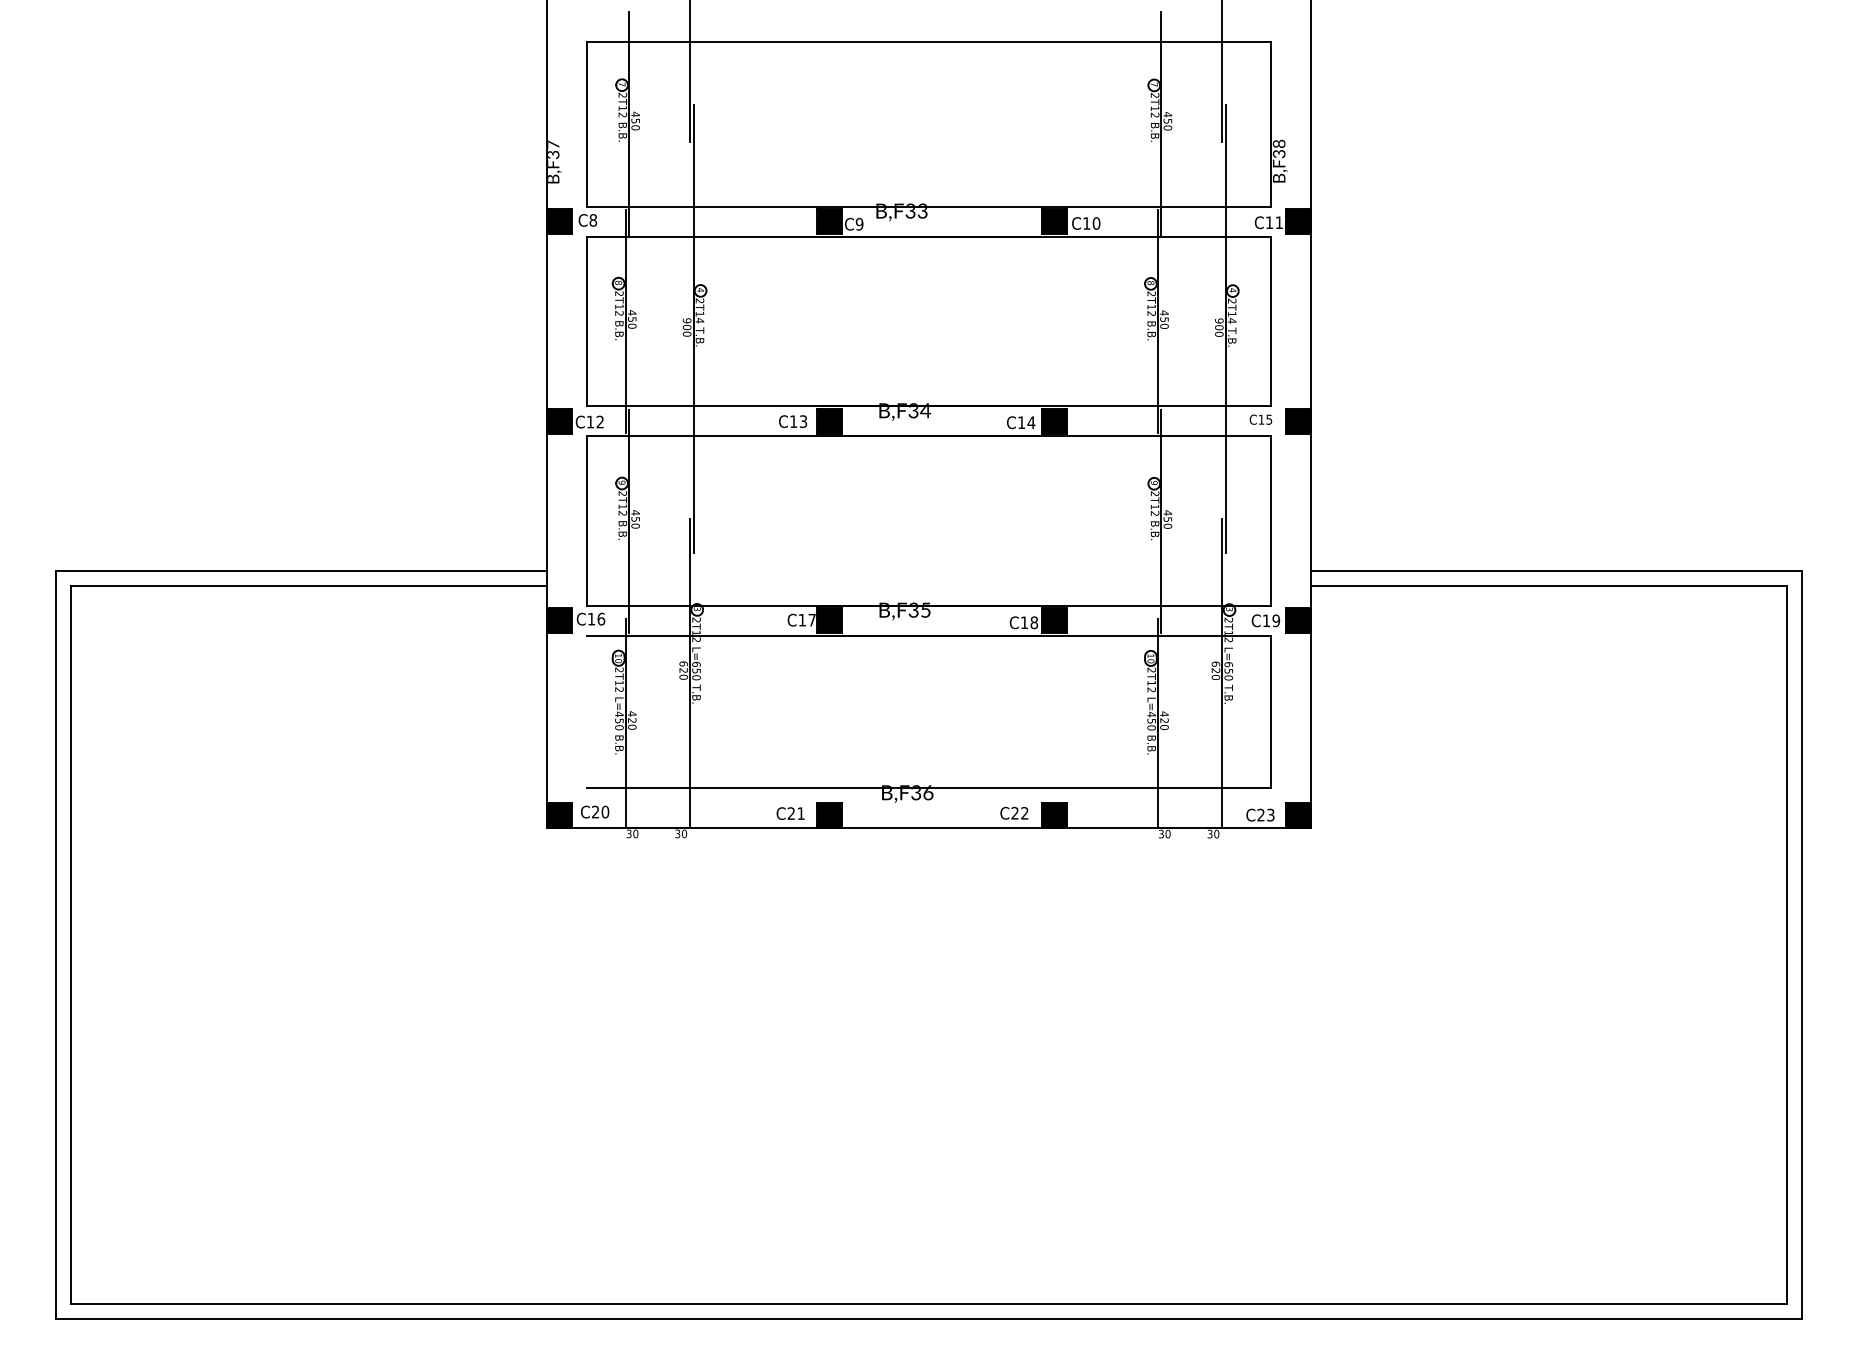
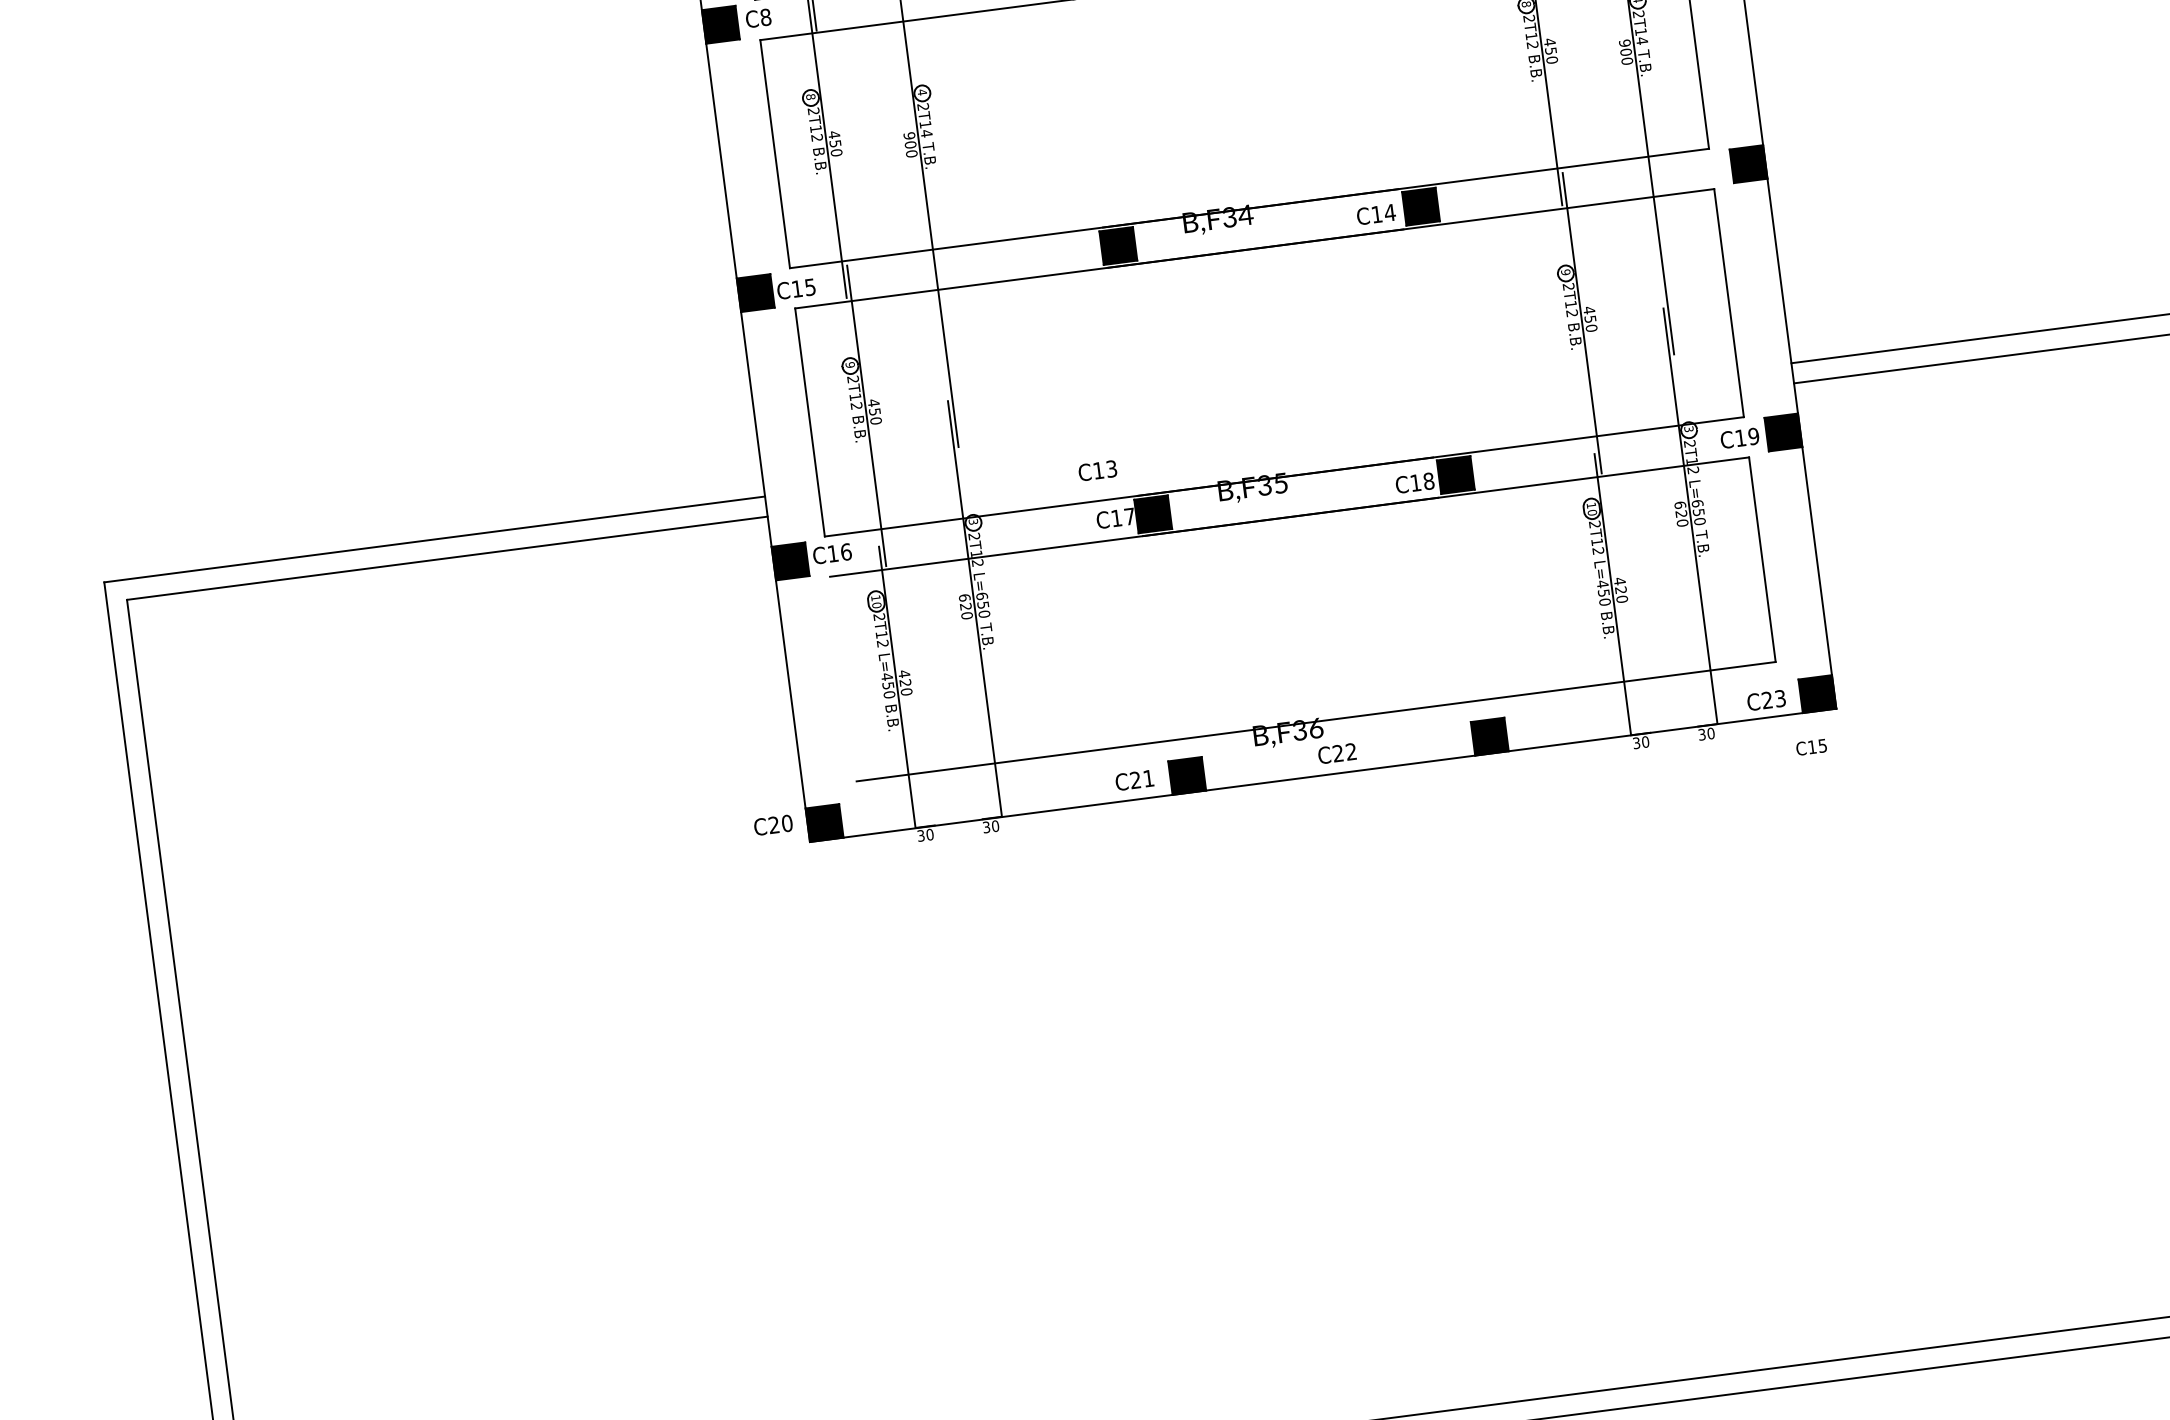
text: (1260, 419) -> (1810, 747), moved
text: (599, 421) -> (809, 286), C12 -> C15
text: (793, 421) -> (1098, 470), moved
text: (595, 811) -> (773, 824), moved
text: (1014, 813) -> (1337, 753), moved

